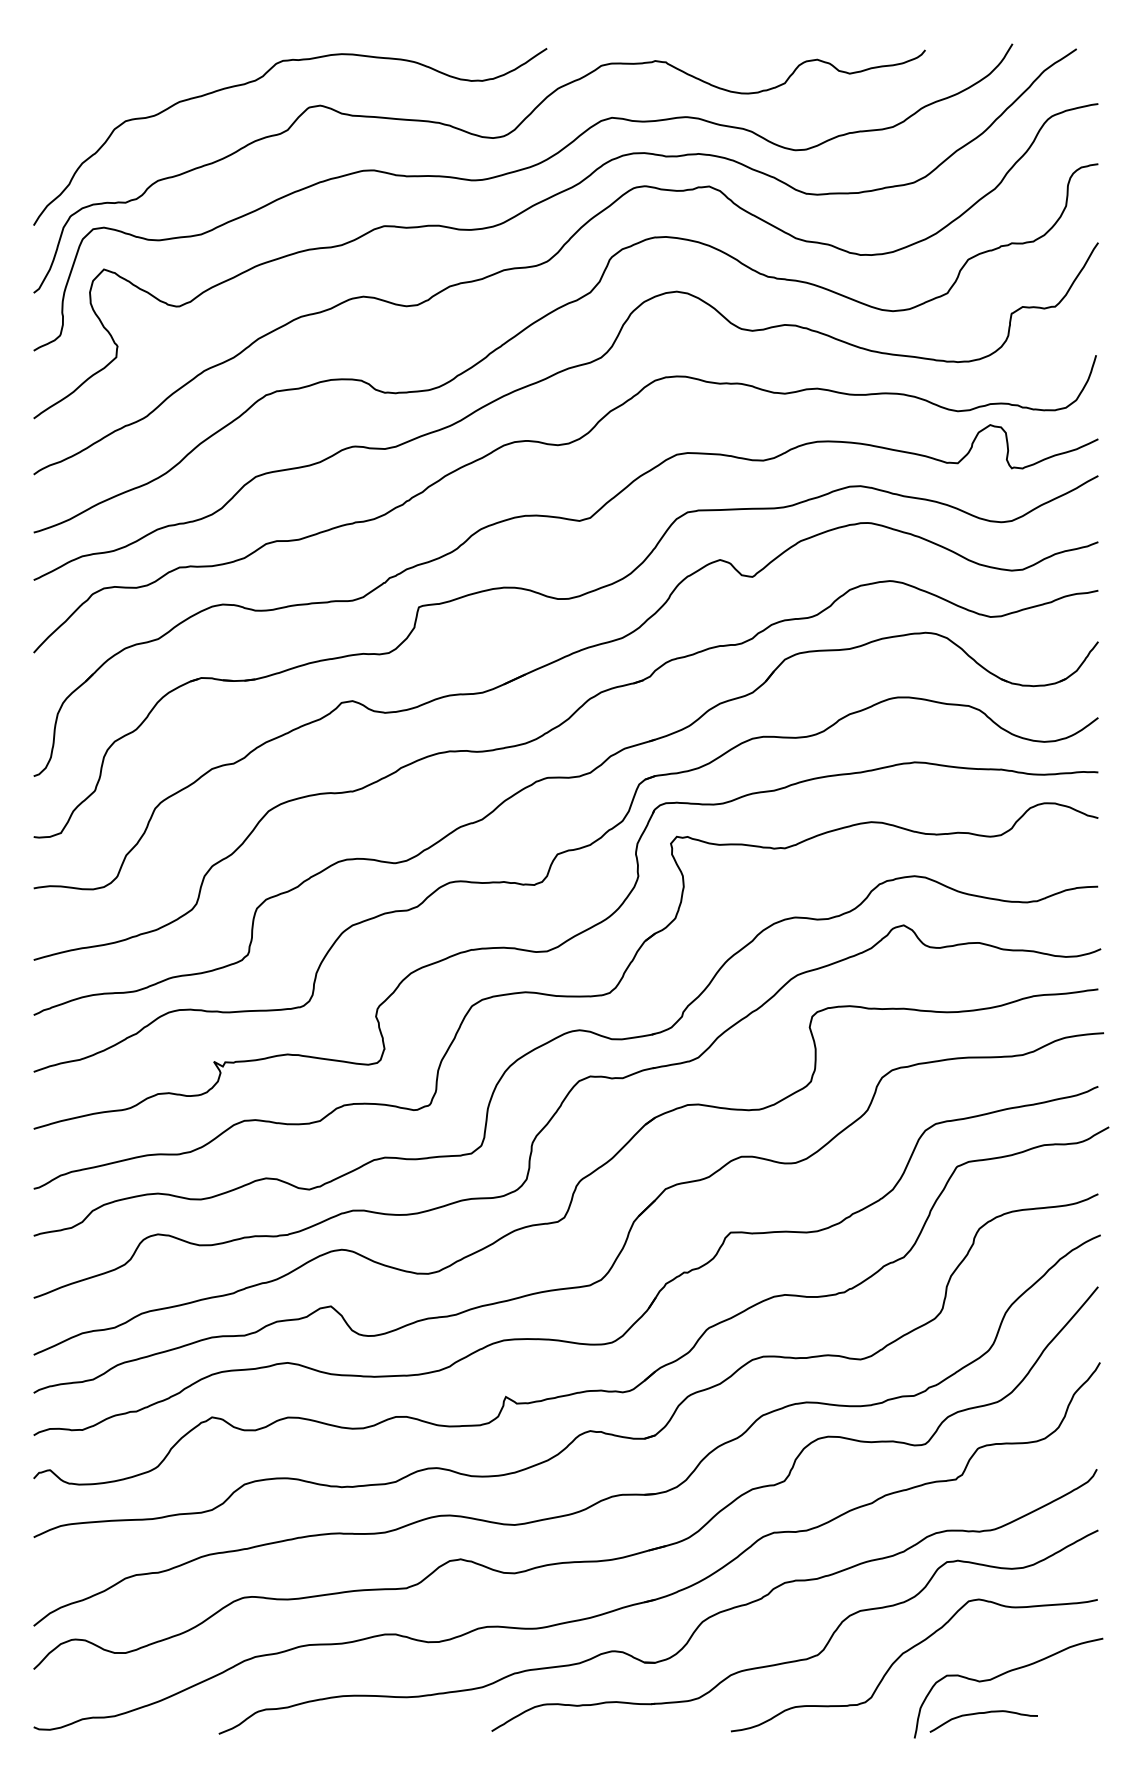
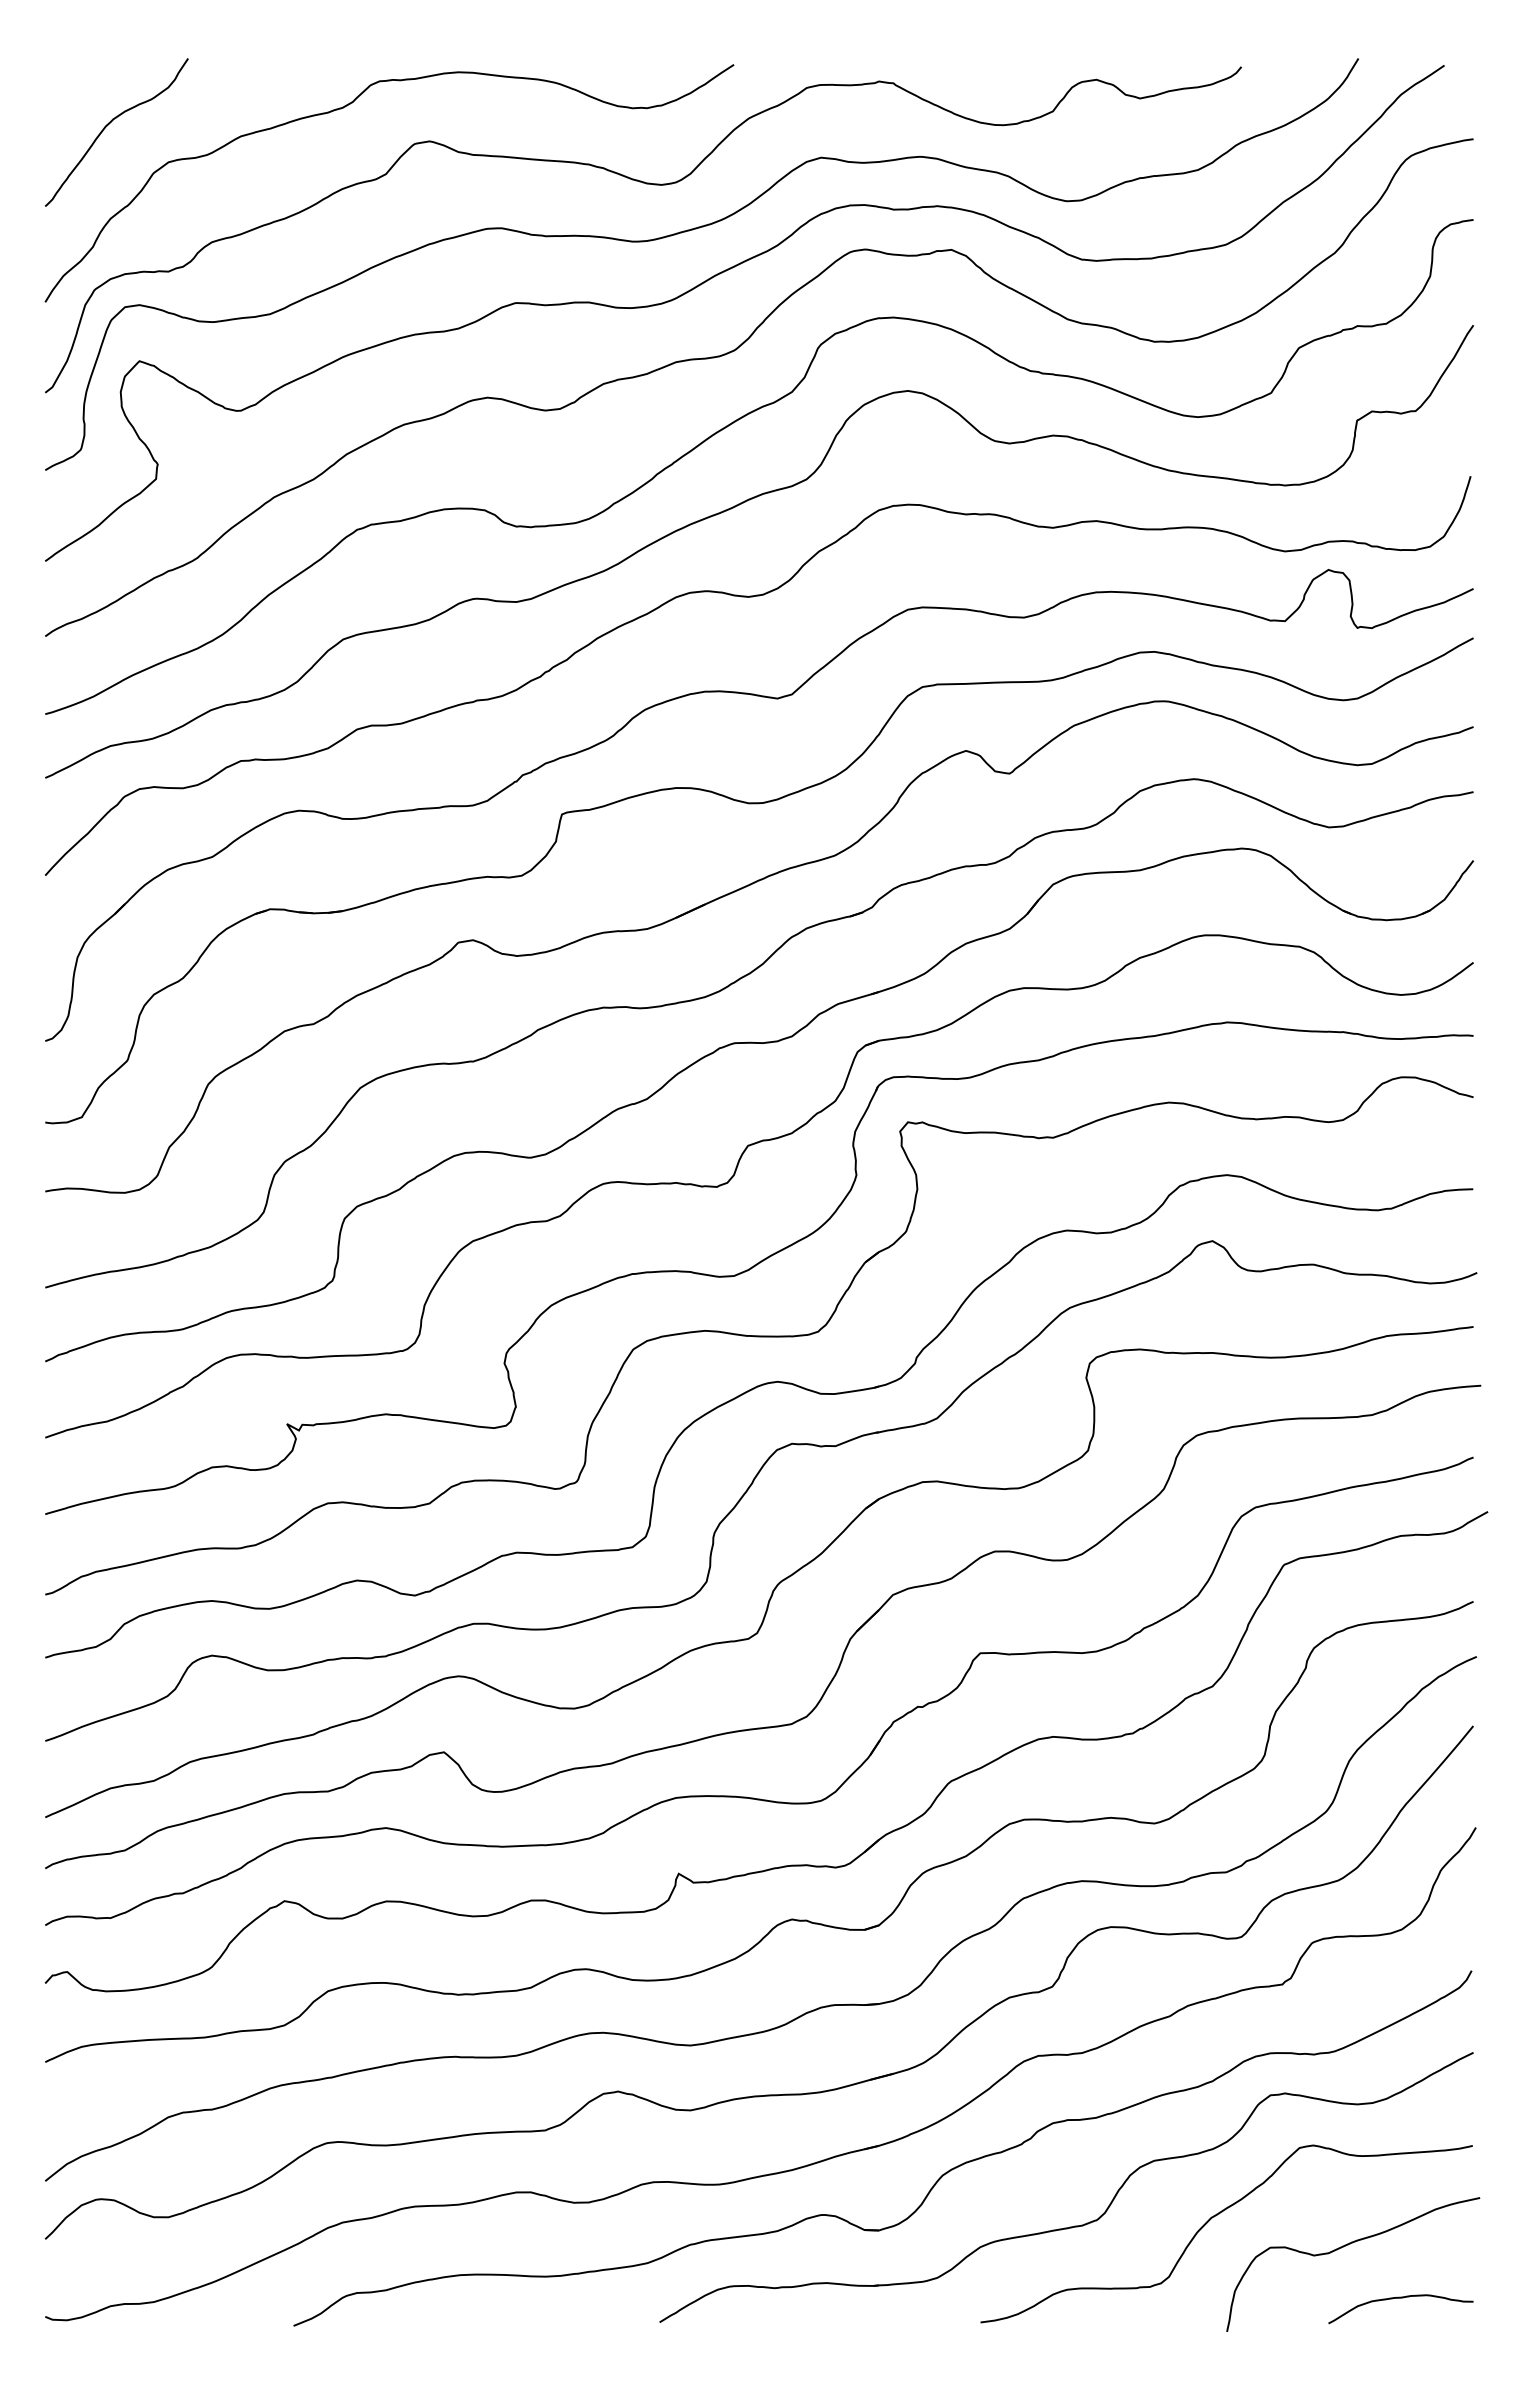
curve: (81, 93) -> (109, 124), added
curve: (983, 1713) -> (1400, 2298), moved

